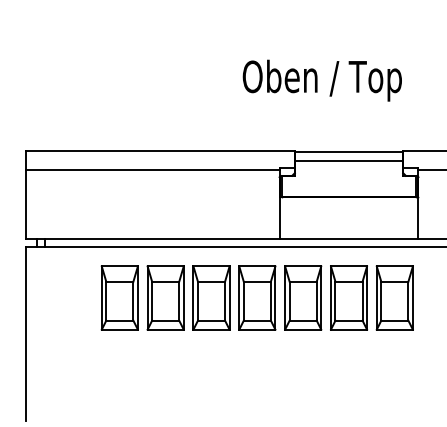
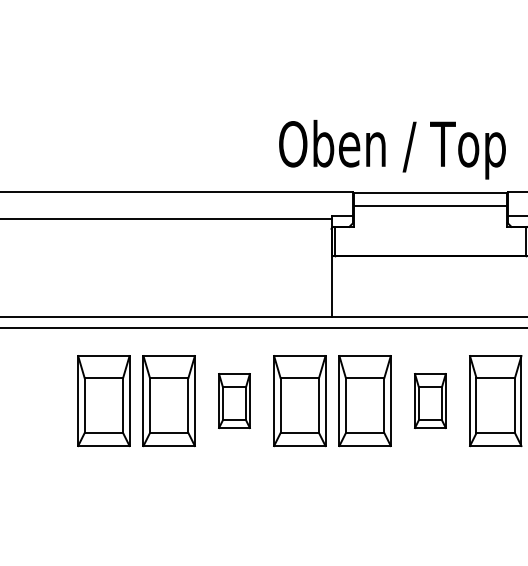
text: (321, 80) -> (391, 149), moved
part: (211, 297) -> (234, 400), size x0.6
part: (348, 297) -> (429, 400), size x0.6

